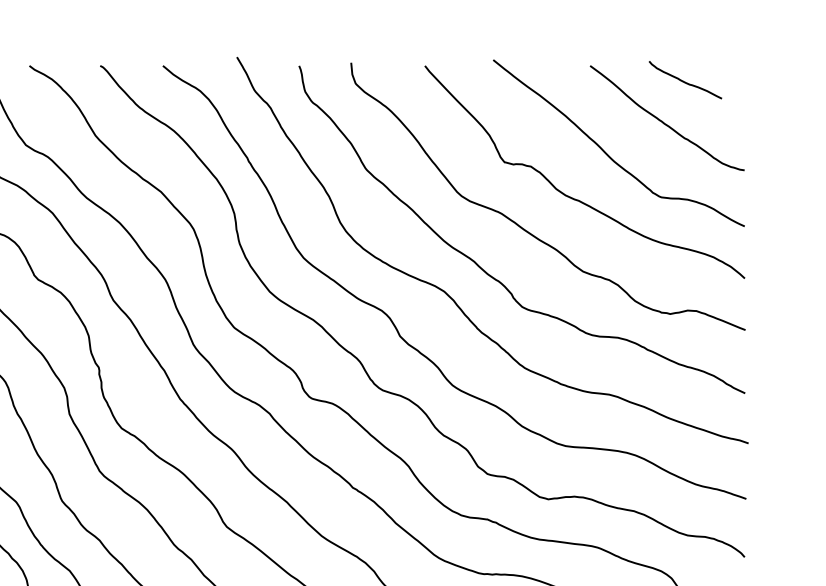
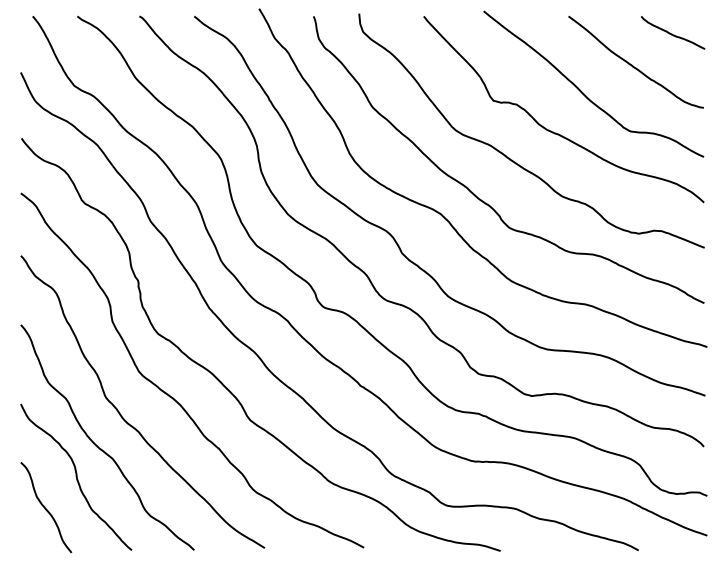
curve: (684, 80) -> (672, 33), moved

